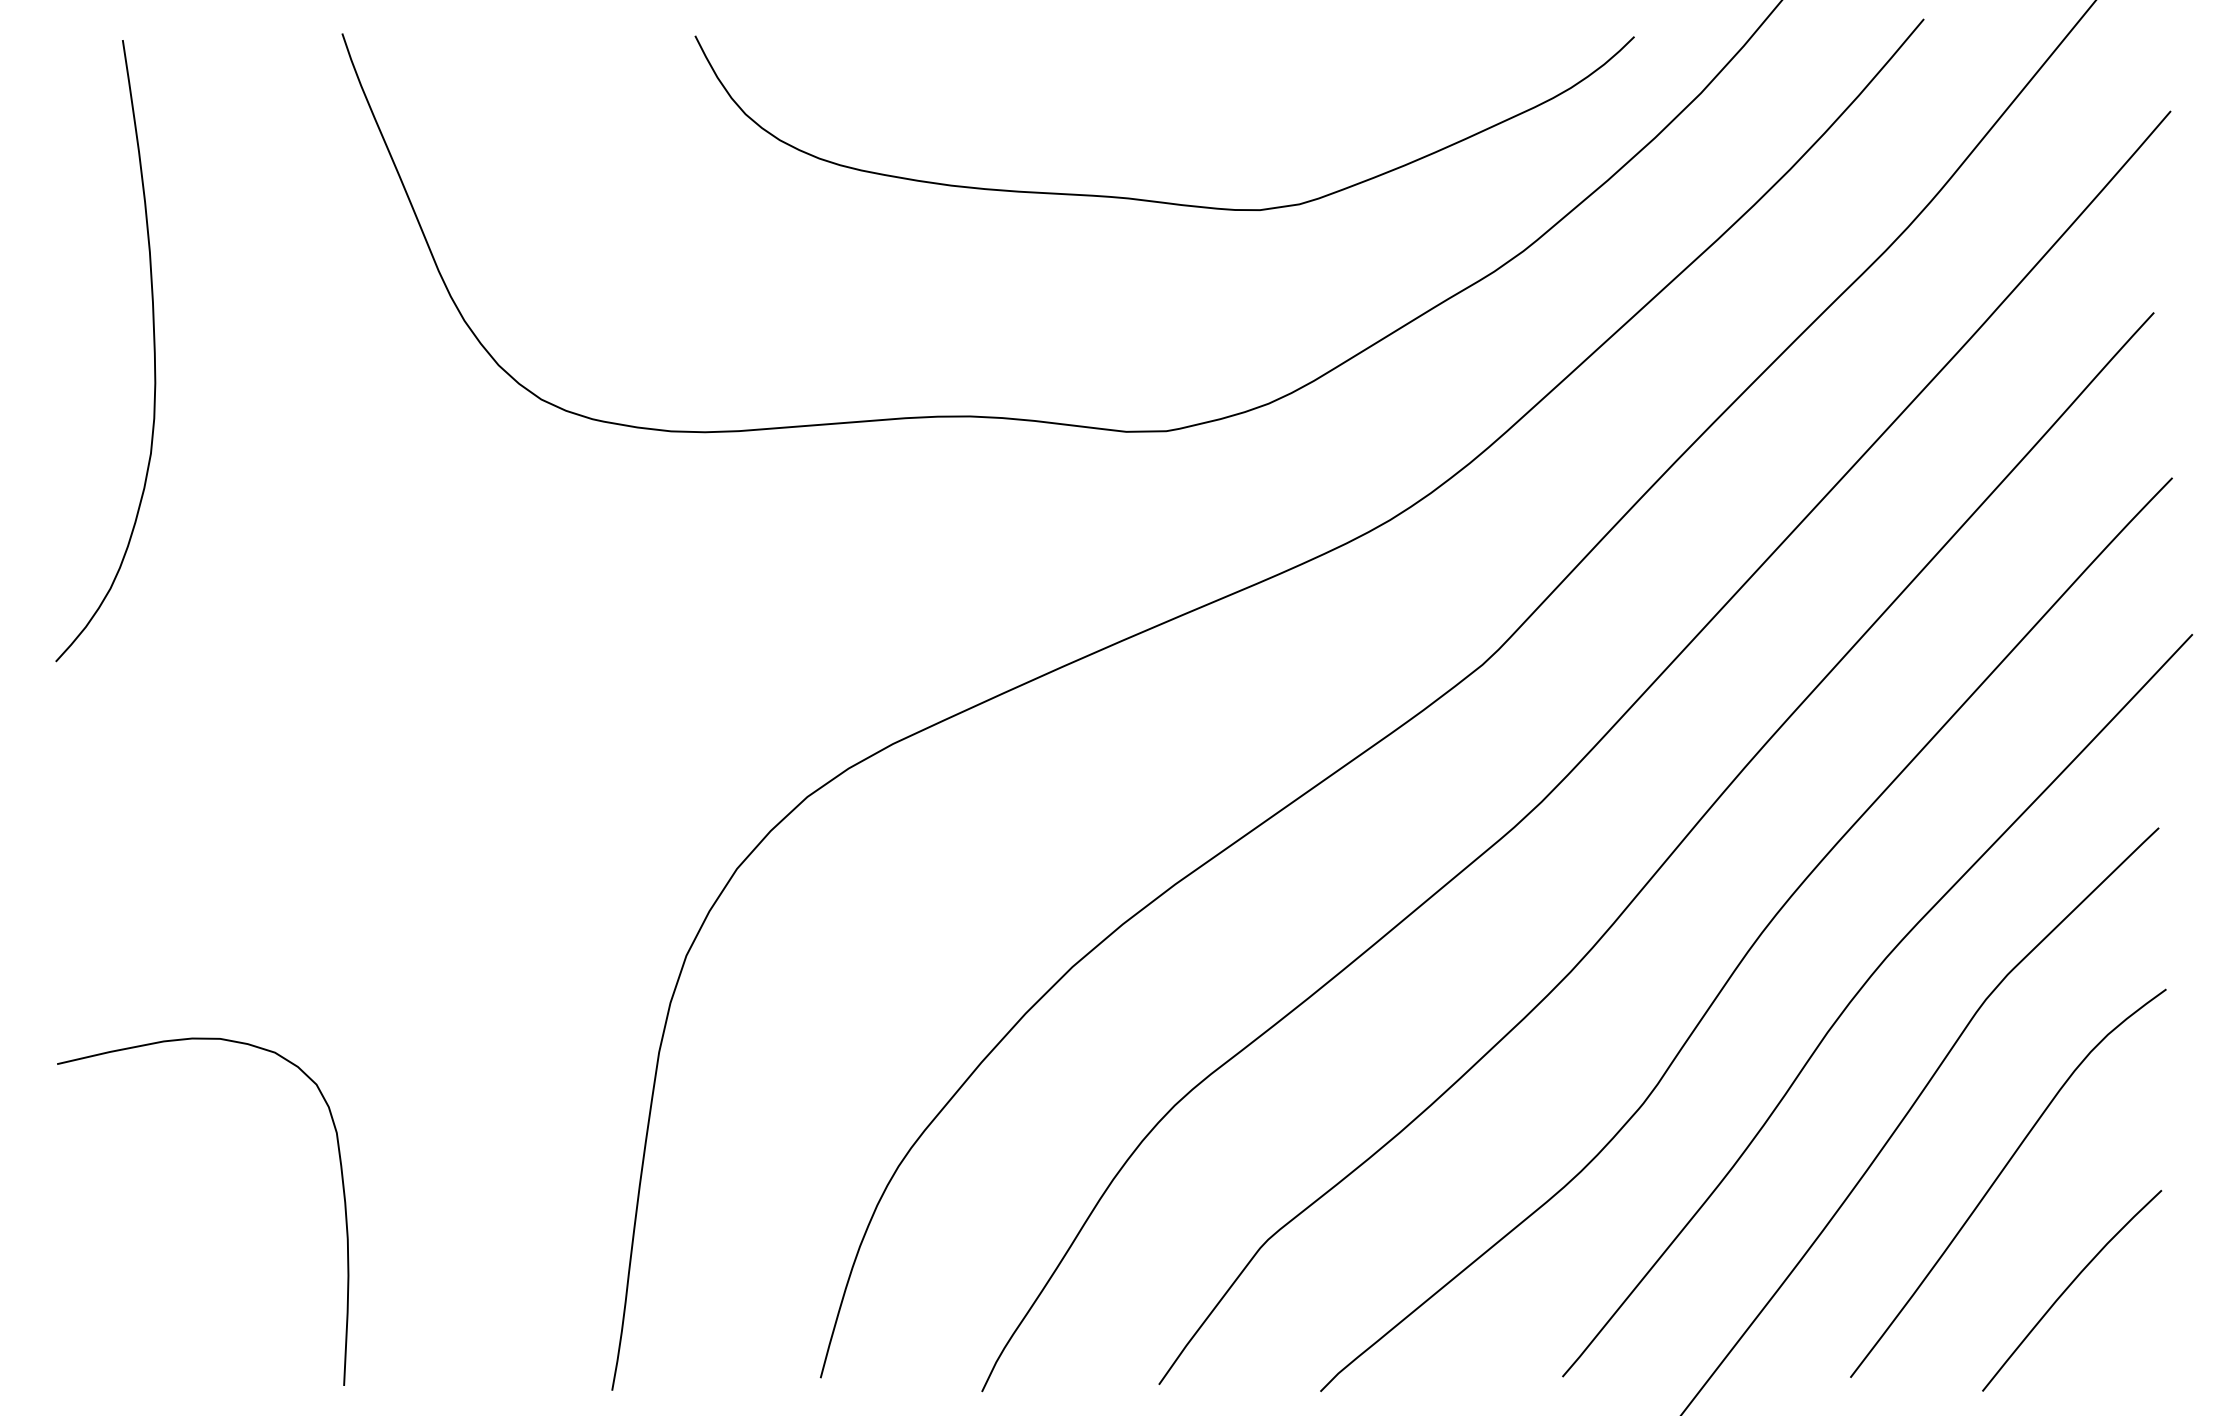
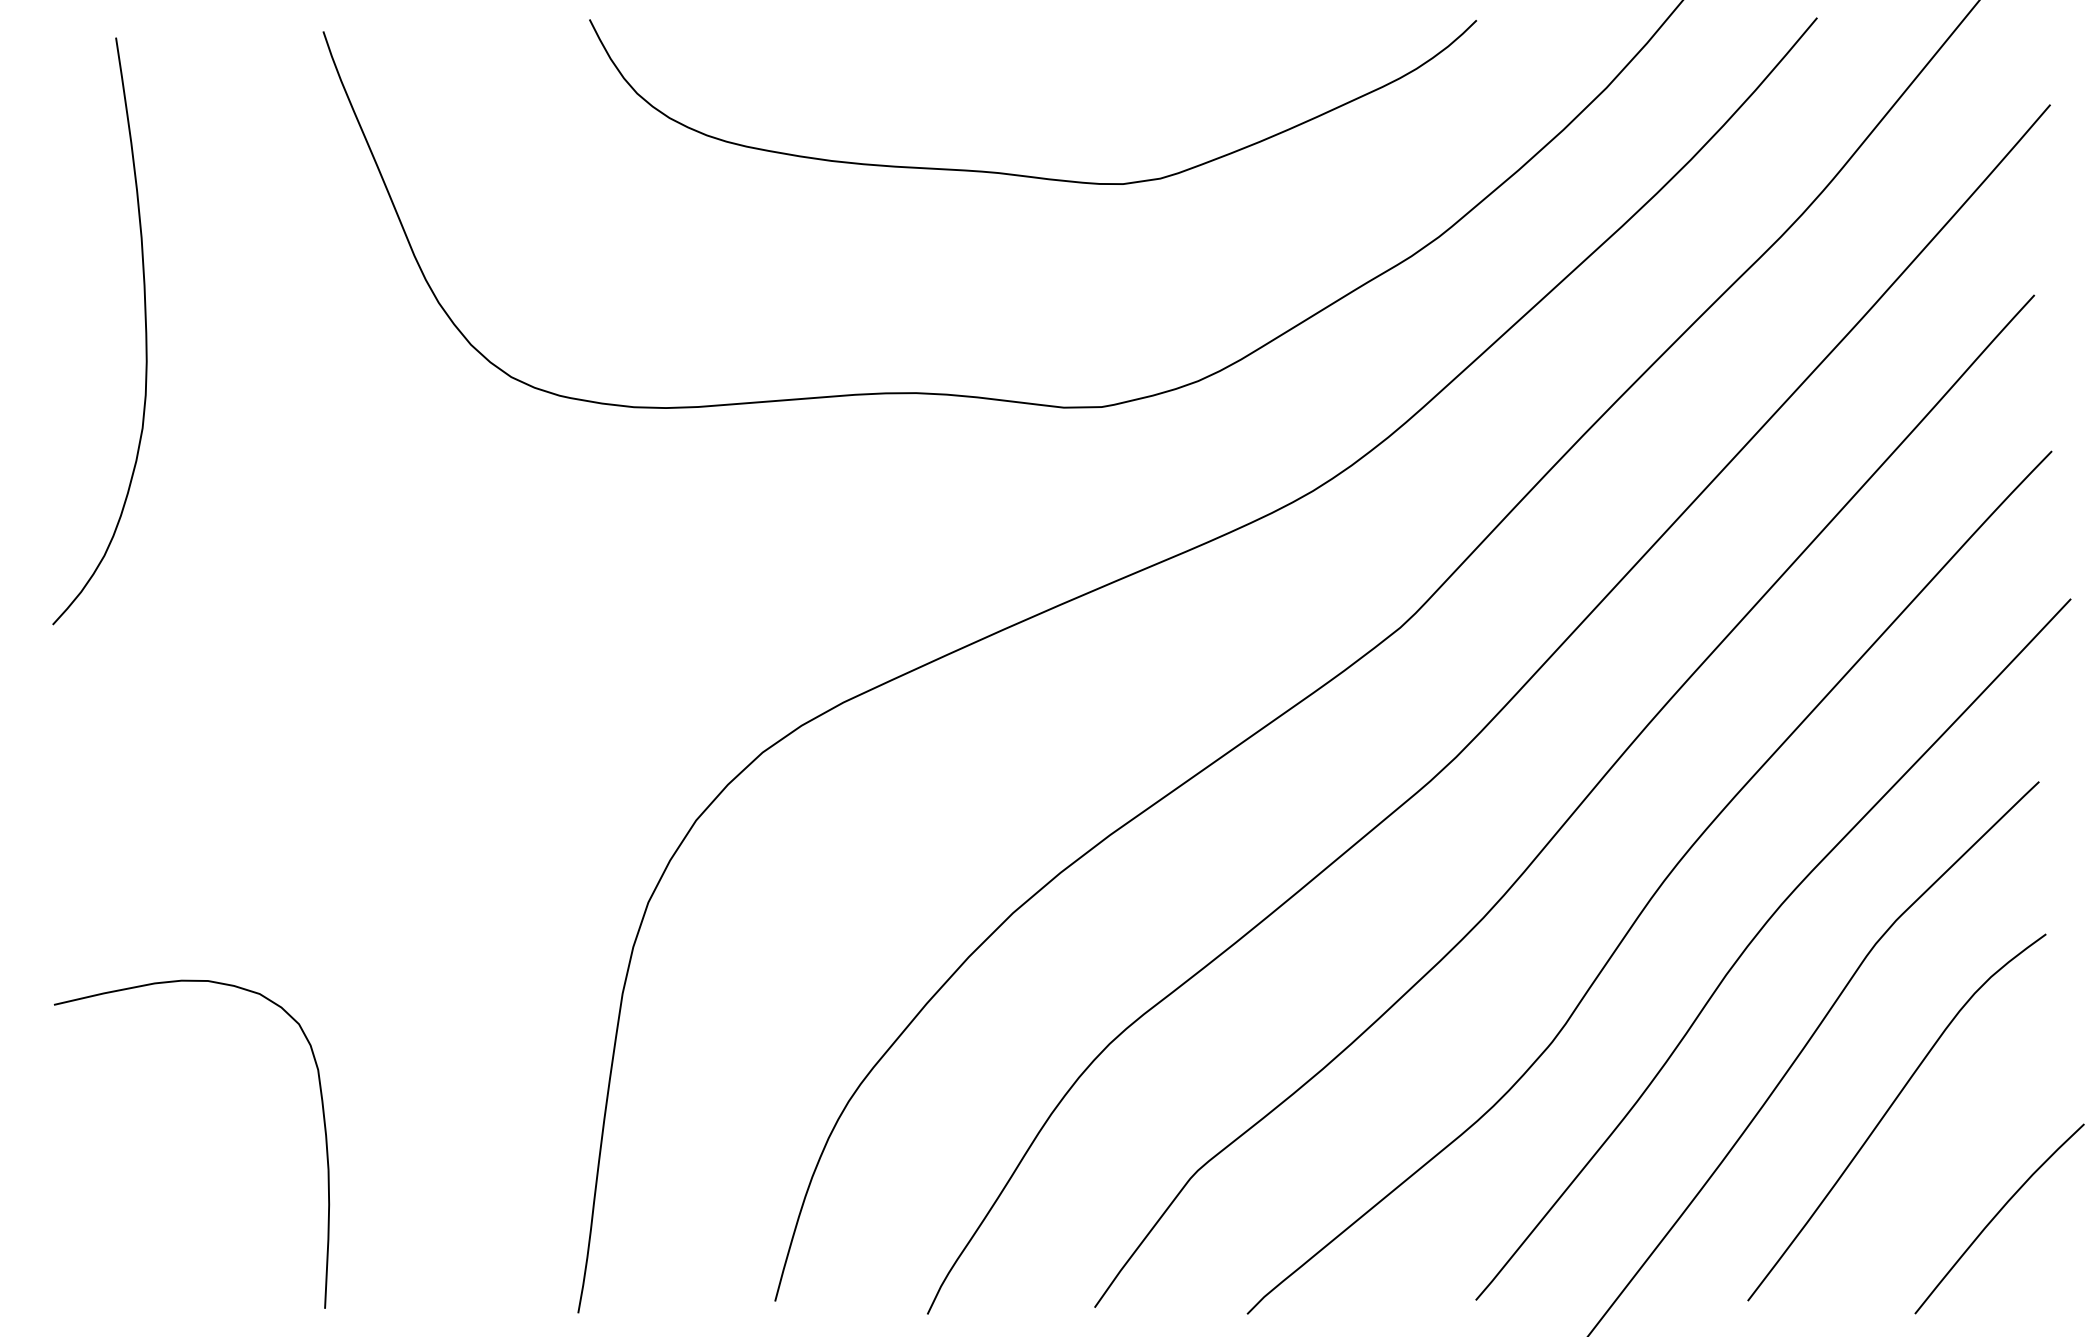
curve: (1155, 200) -> (1024, 174), moved
curve: (2069, 1287) -> (1997, 1215), moved

